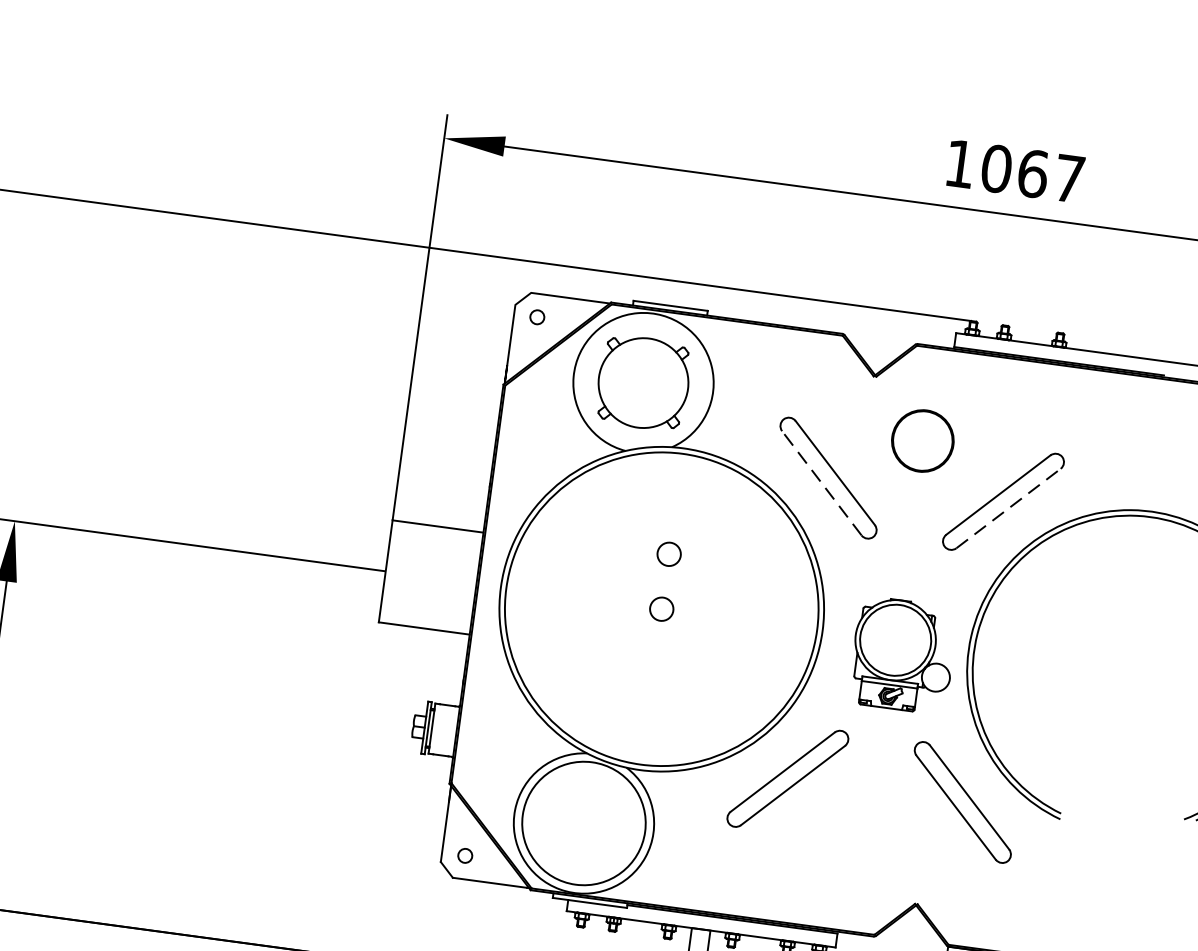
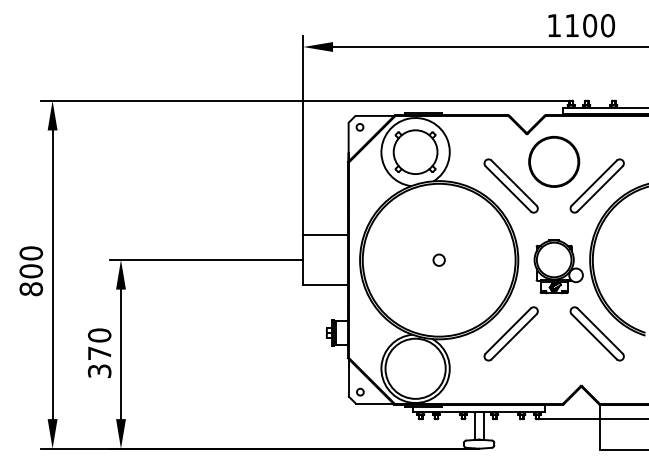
text: (1033, 173) -> (590, 25), 1067 -> 1100
circle: (923, 440) -> (554, 161), size x1.67
line: (822, 482) -> (508, 188), dashed -> solid
line: (1009, 507) -> (600, 188), dashed -> solid
circle: (667, 552) -> (438, 232), removed

